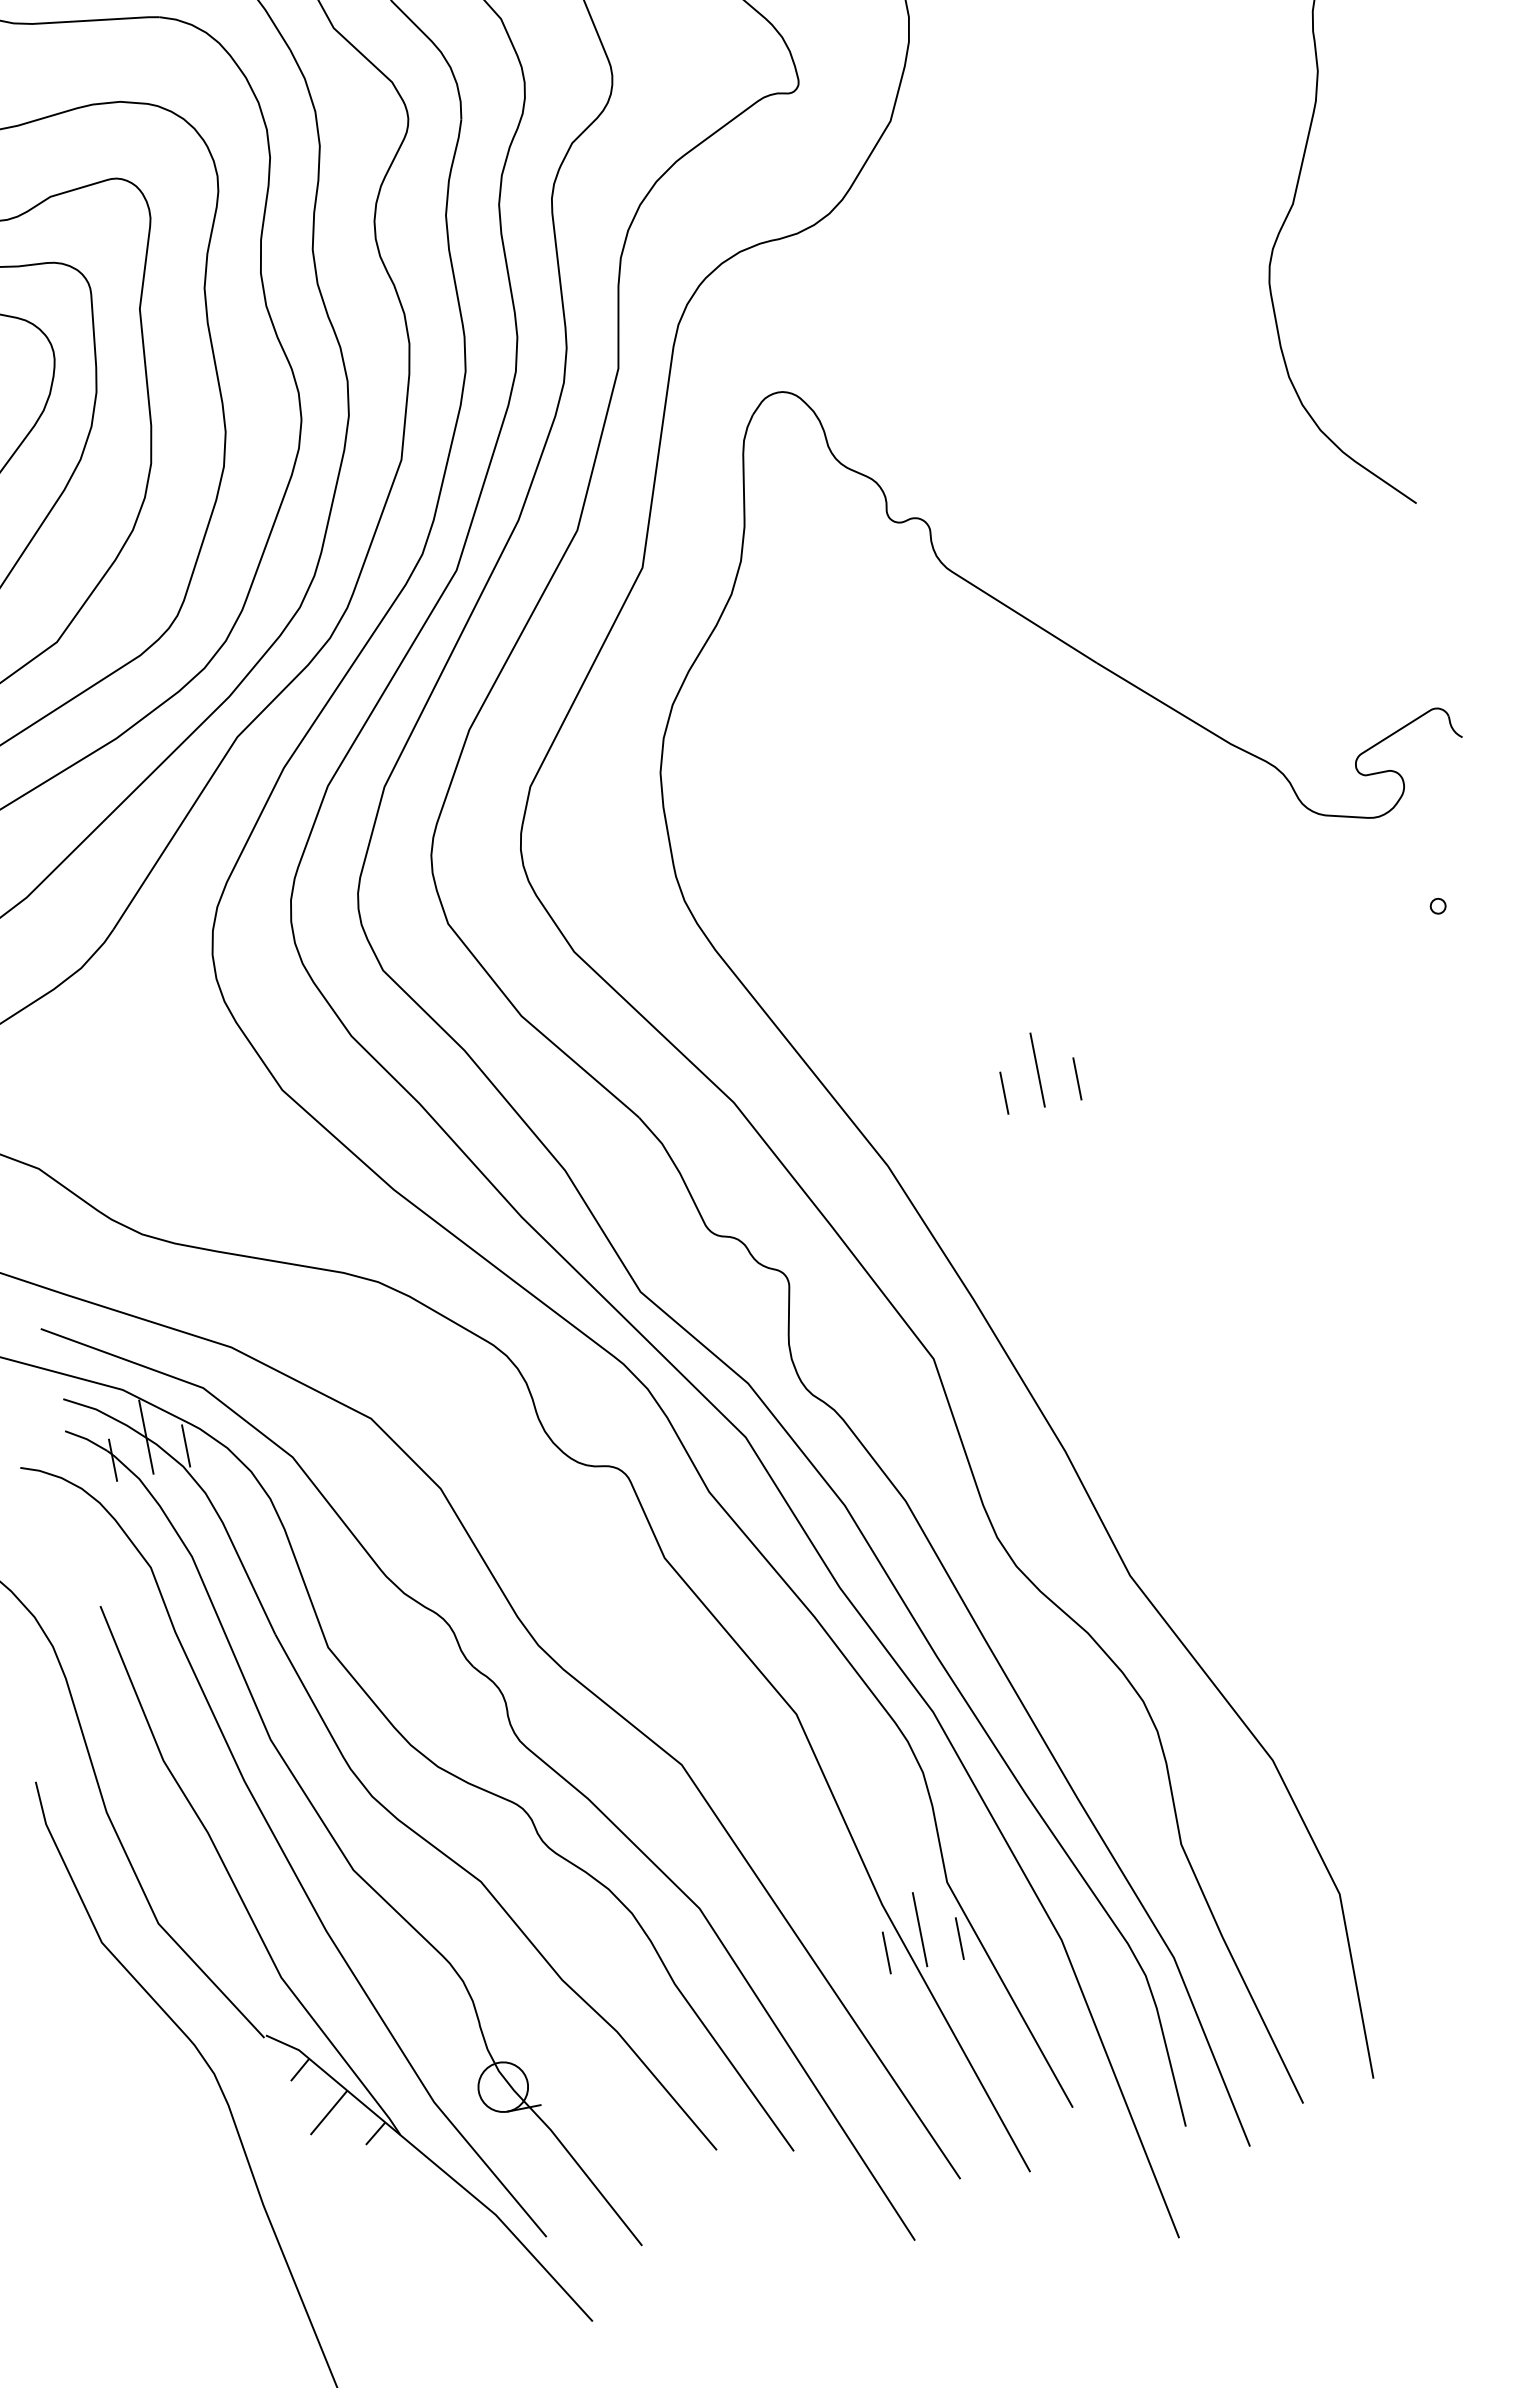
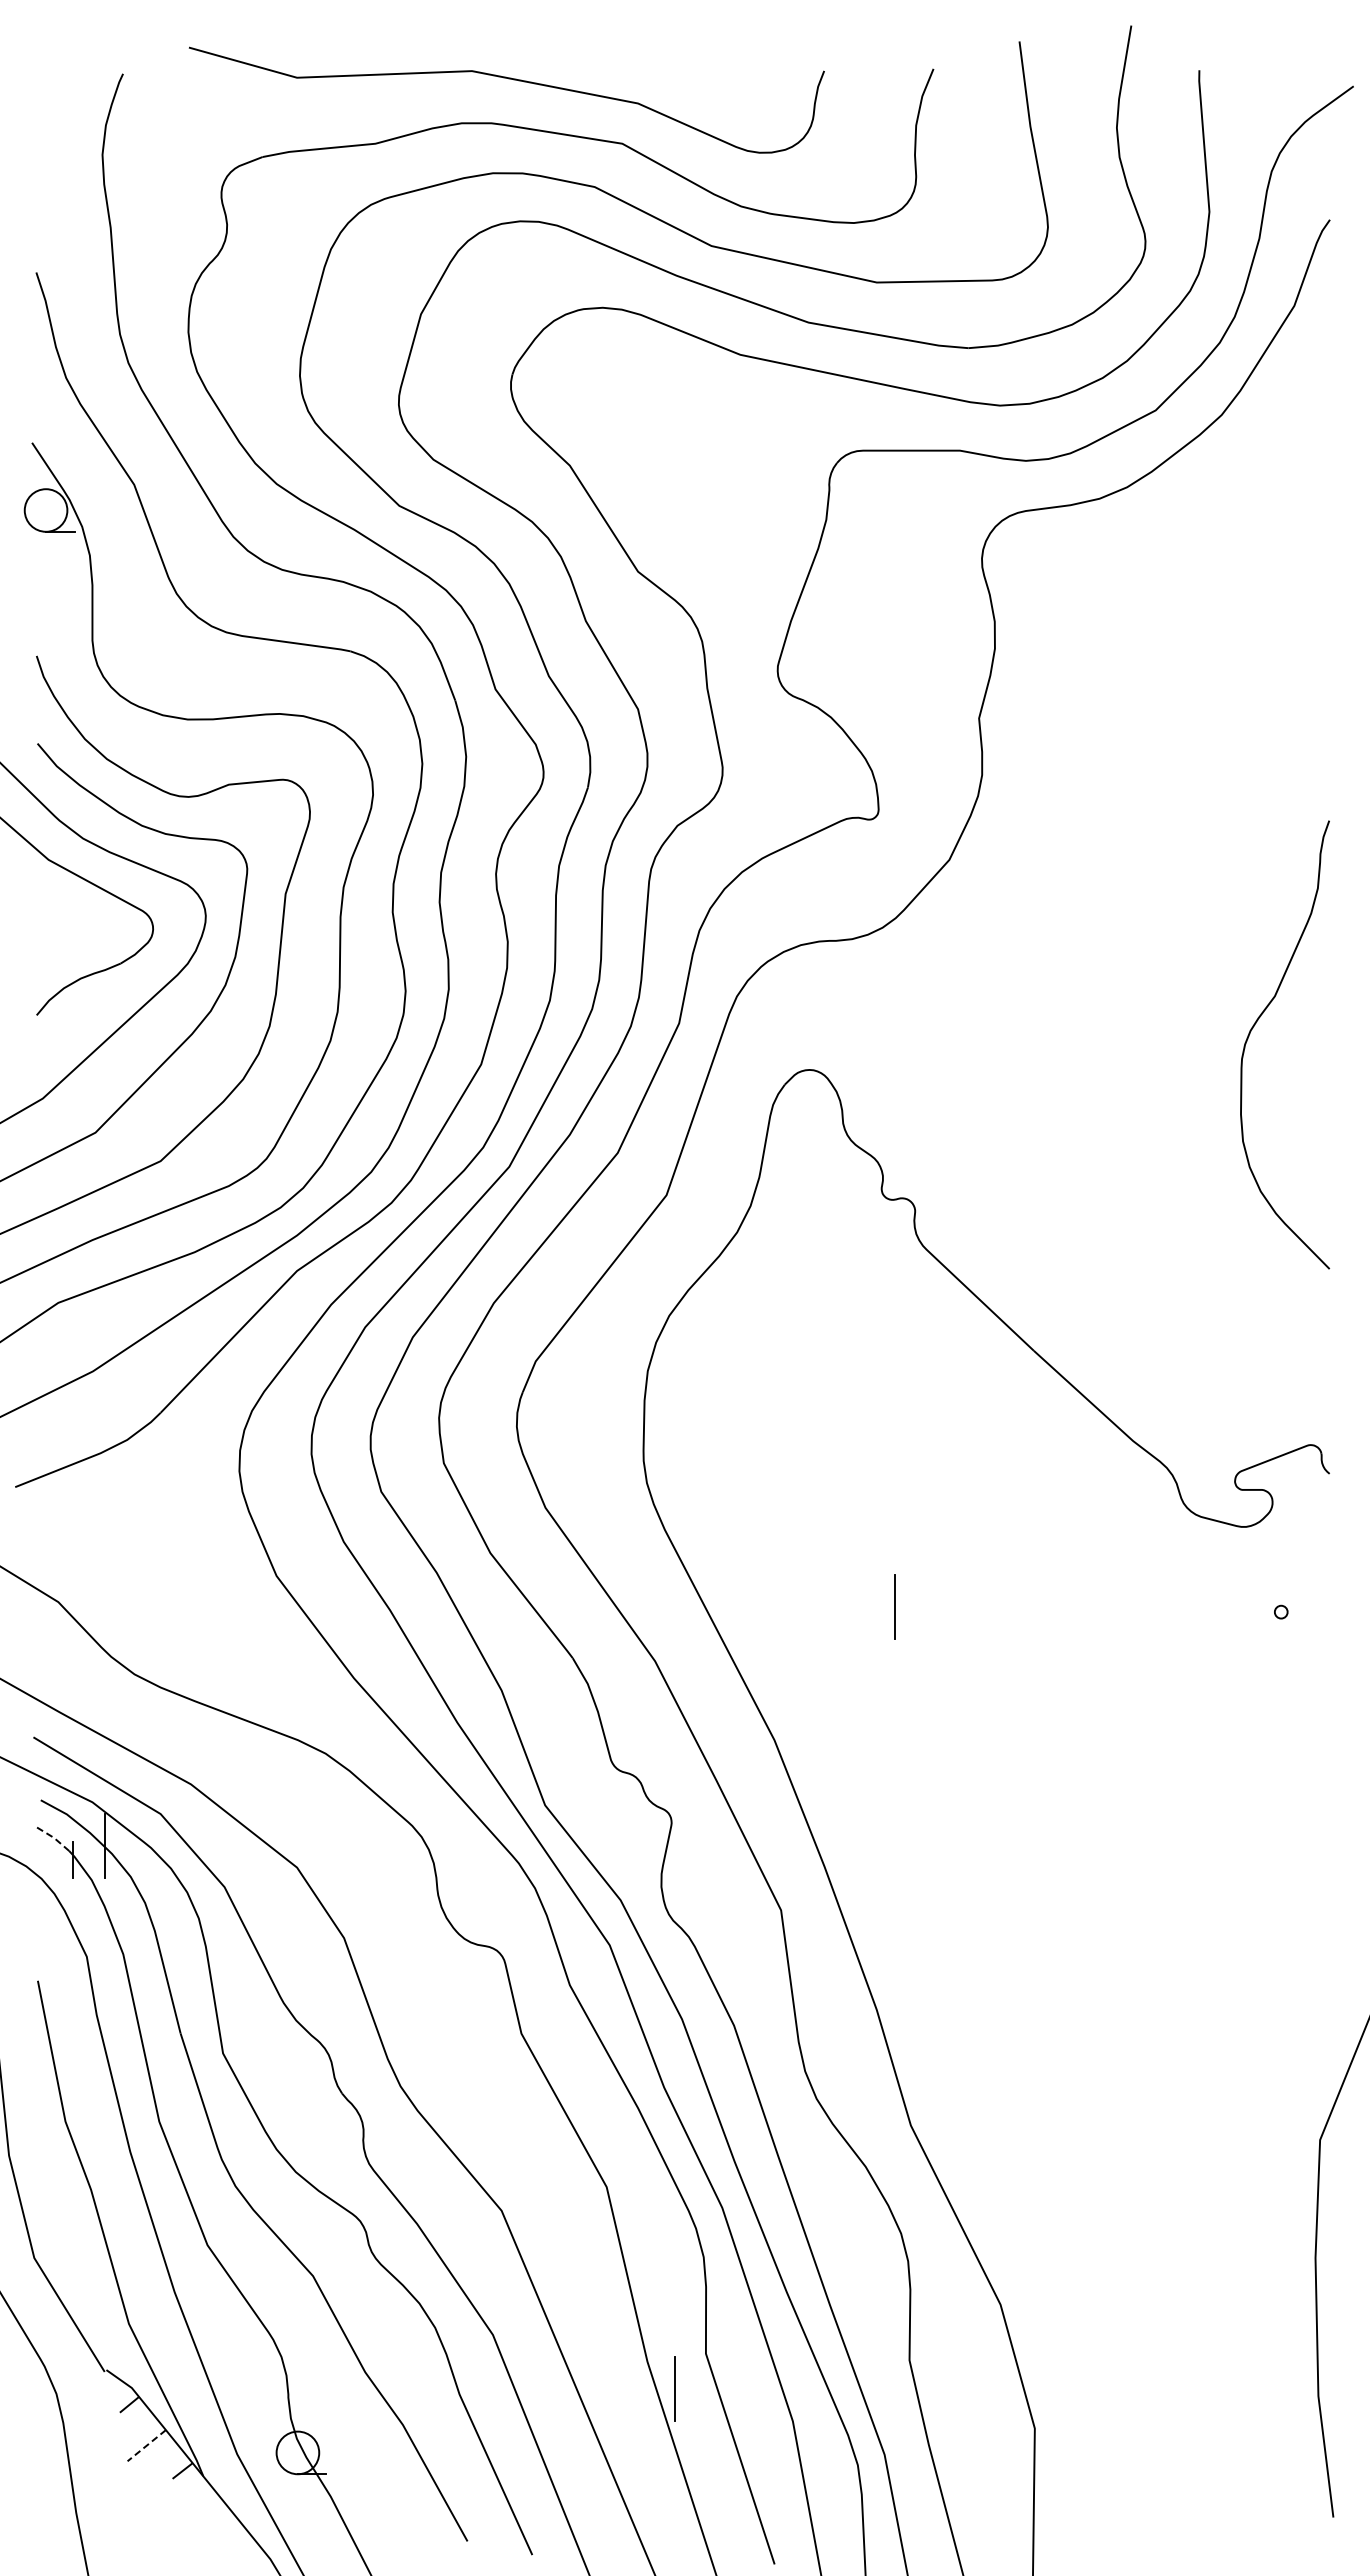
line: (1037, 1069) -> (894, 1606), moved
line: (1077, 1079) -> (948, 1698), removed
line: (1004, 1093) -> (884, 1698), removed
line: (87, 1438) -> (54, 1837), solid -> dashed
line: (185, 1445) -> (136, 1859), removed
line: (960, 1938) -> (707, 2403), removed
line: (885, 1952) -> (642, 2402), removed
line: (328, 2112) -> (146, 2445), solid -> dashed

